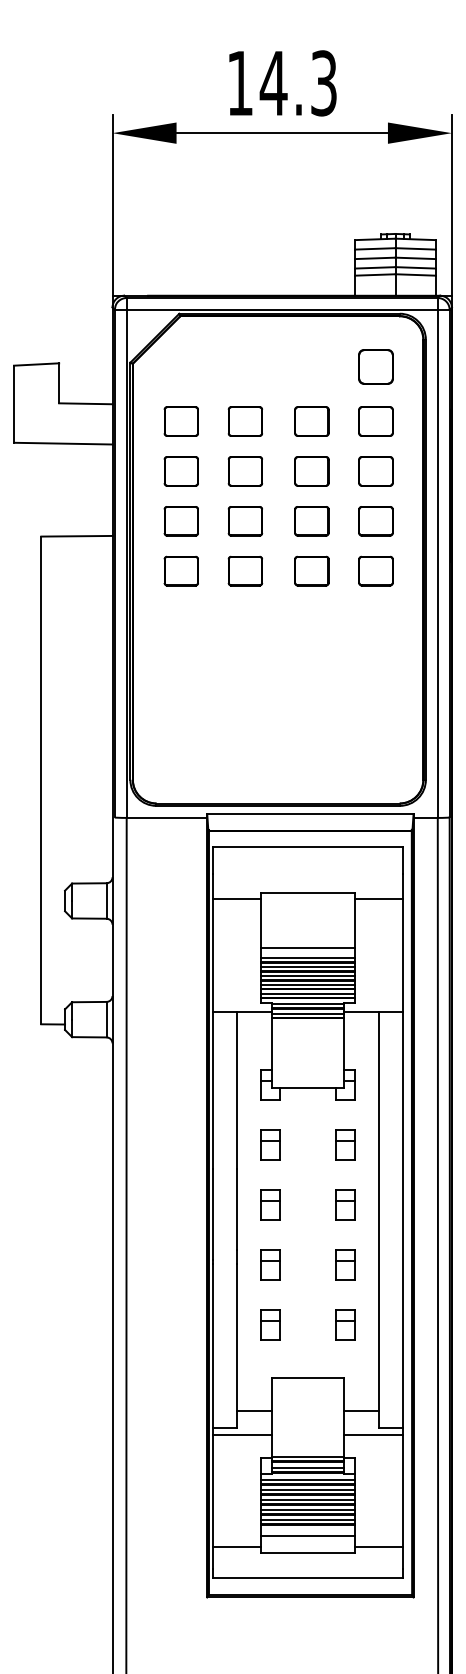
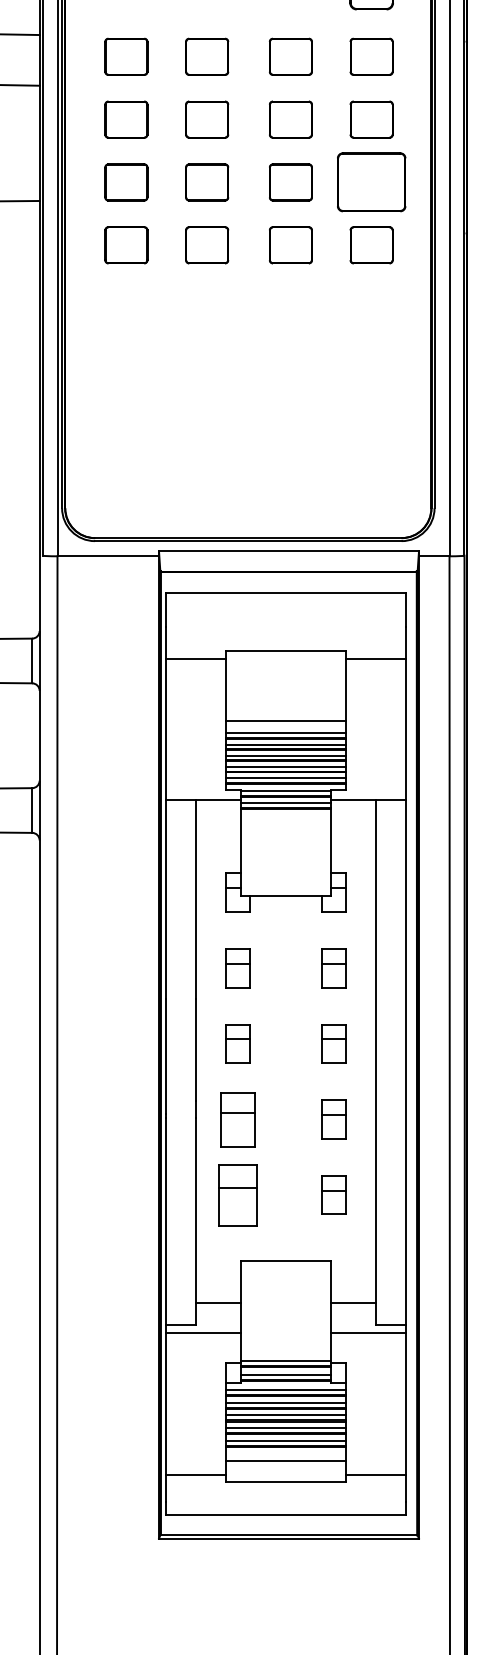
part: (375, 521) -> (371, 182), size x1.6
part: (270, 1264) -> (238, 1119), size x1.4
part: (270, 1324) -> (238, 1194), size x1.6

